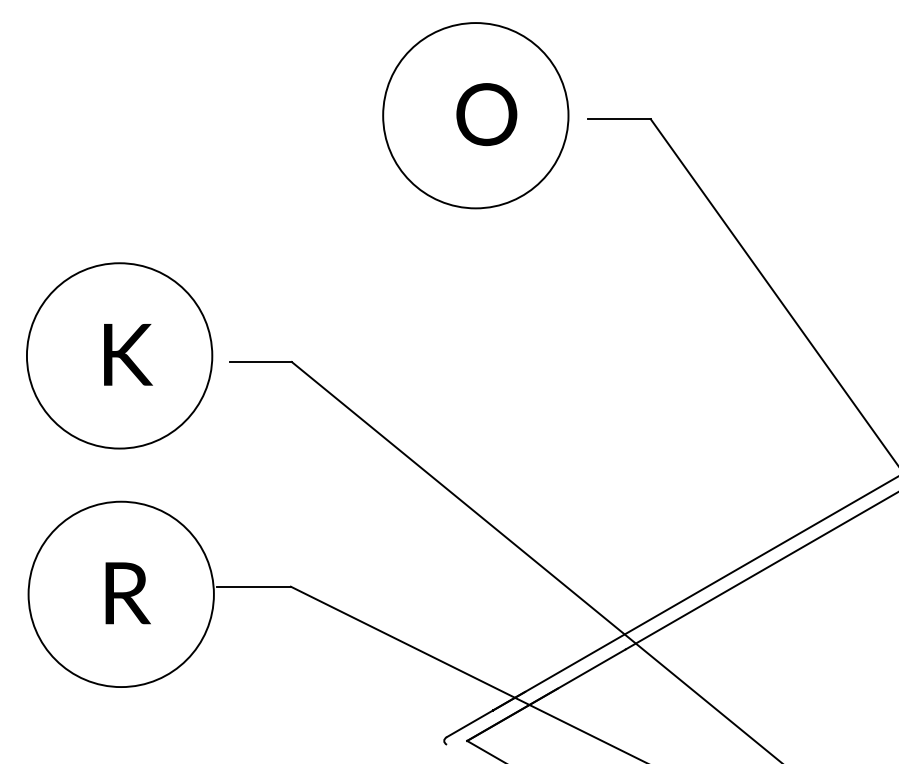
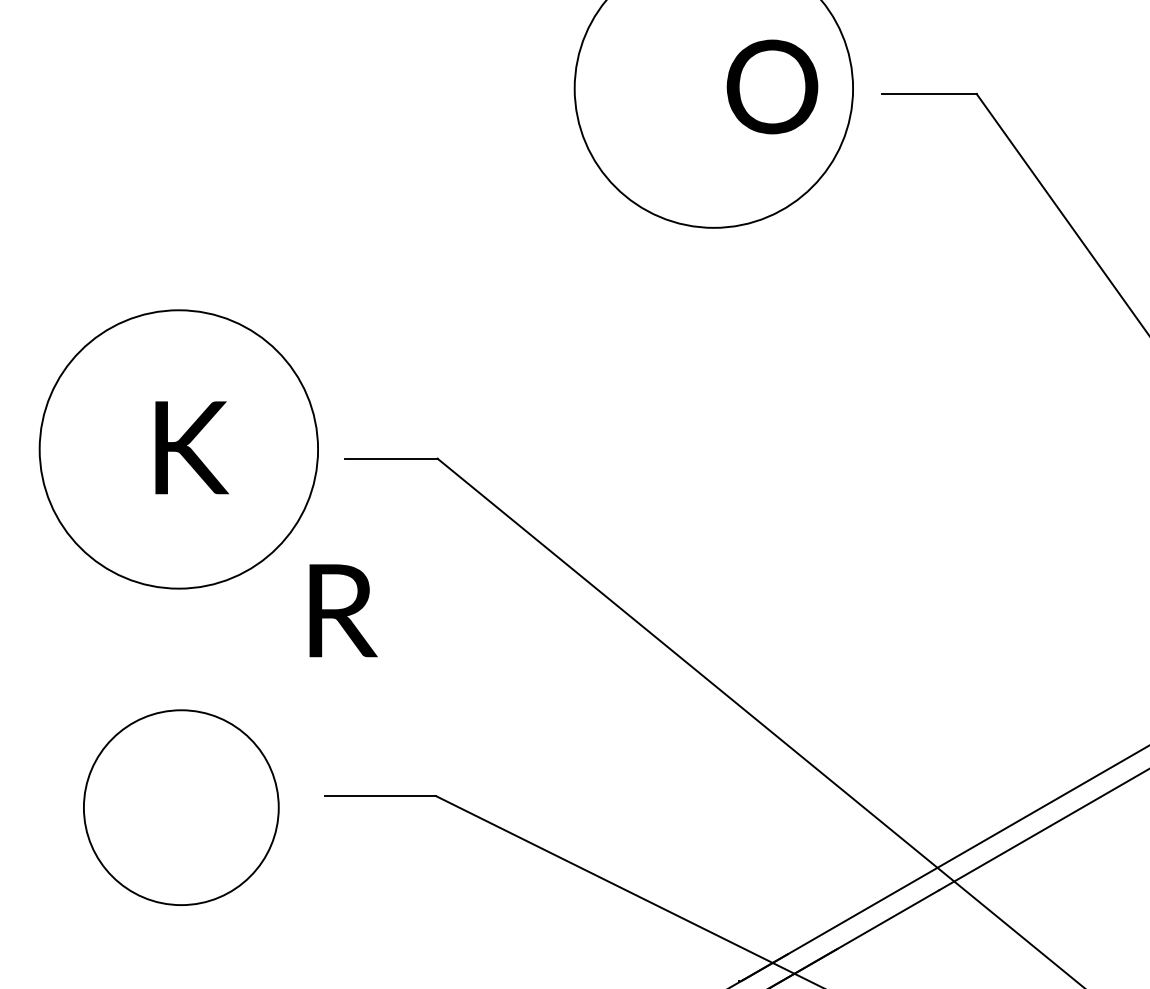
text: (486, 114) -> (771, 86), moved
text: (127, 593) -> (342, 611), moved
circle: (120, 594) -> (180, 807), size x0.7

